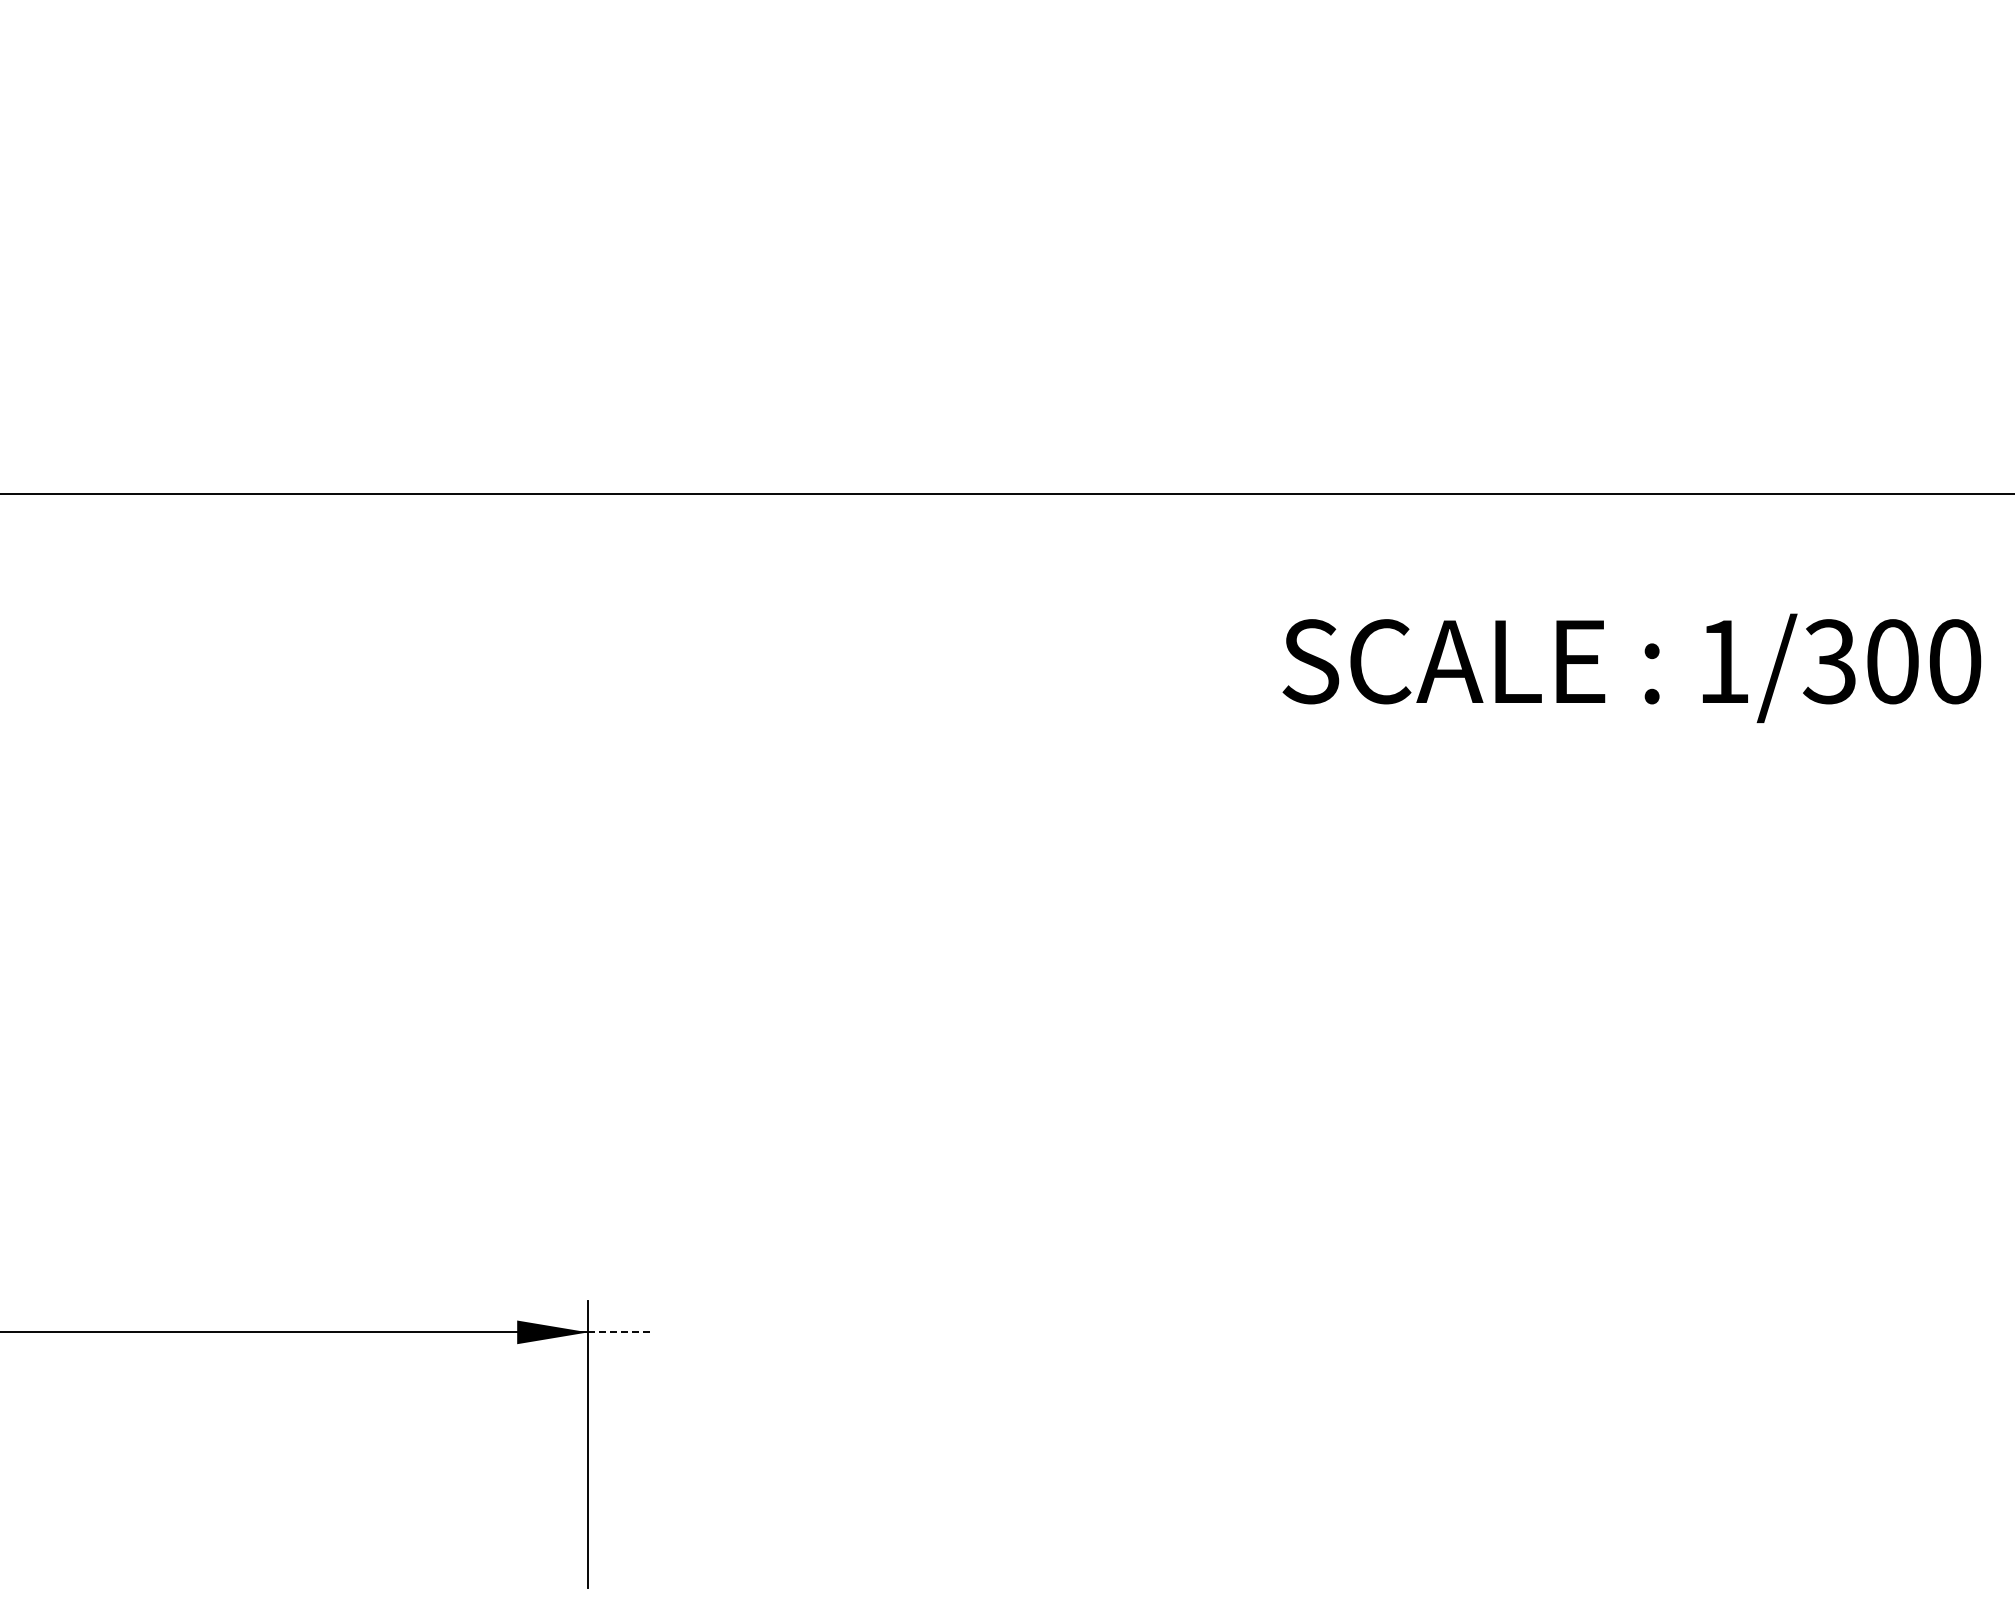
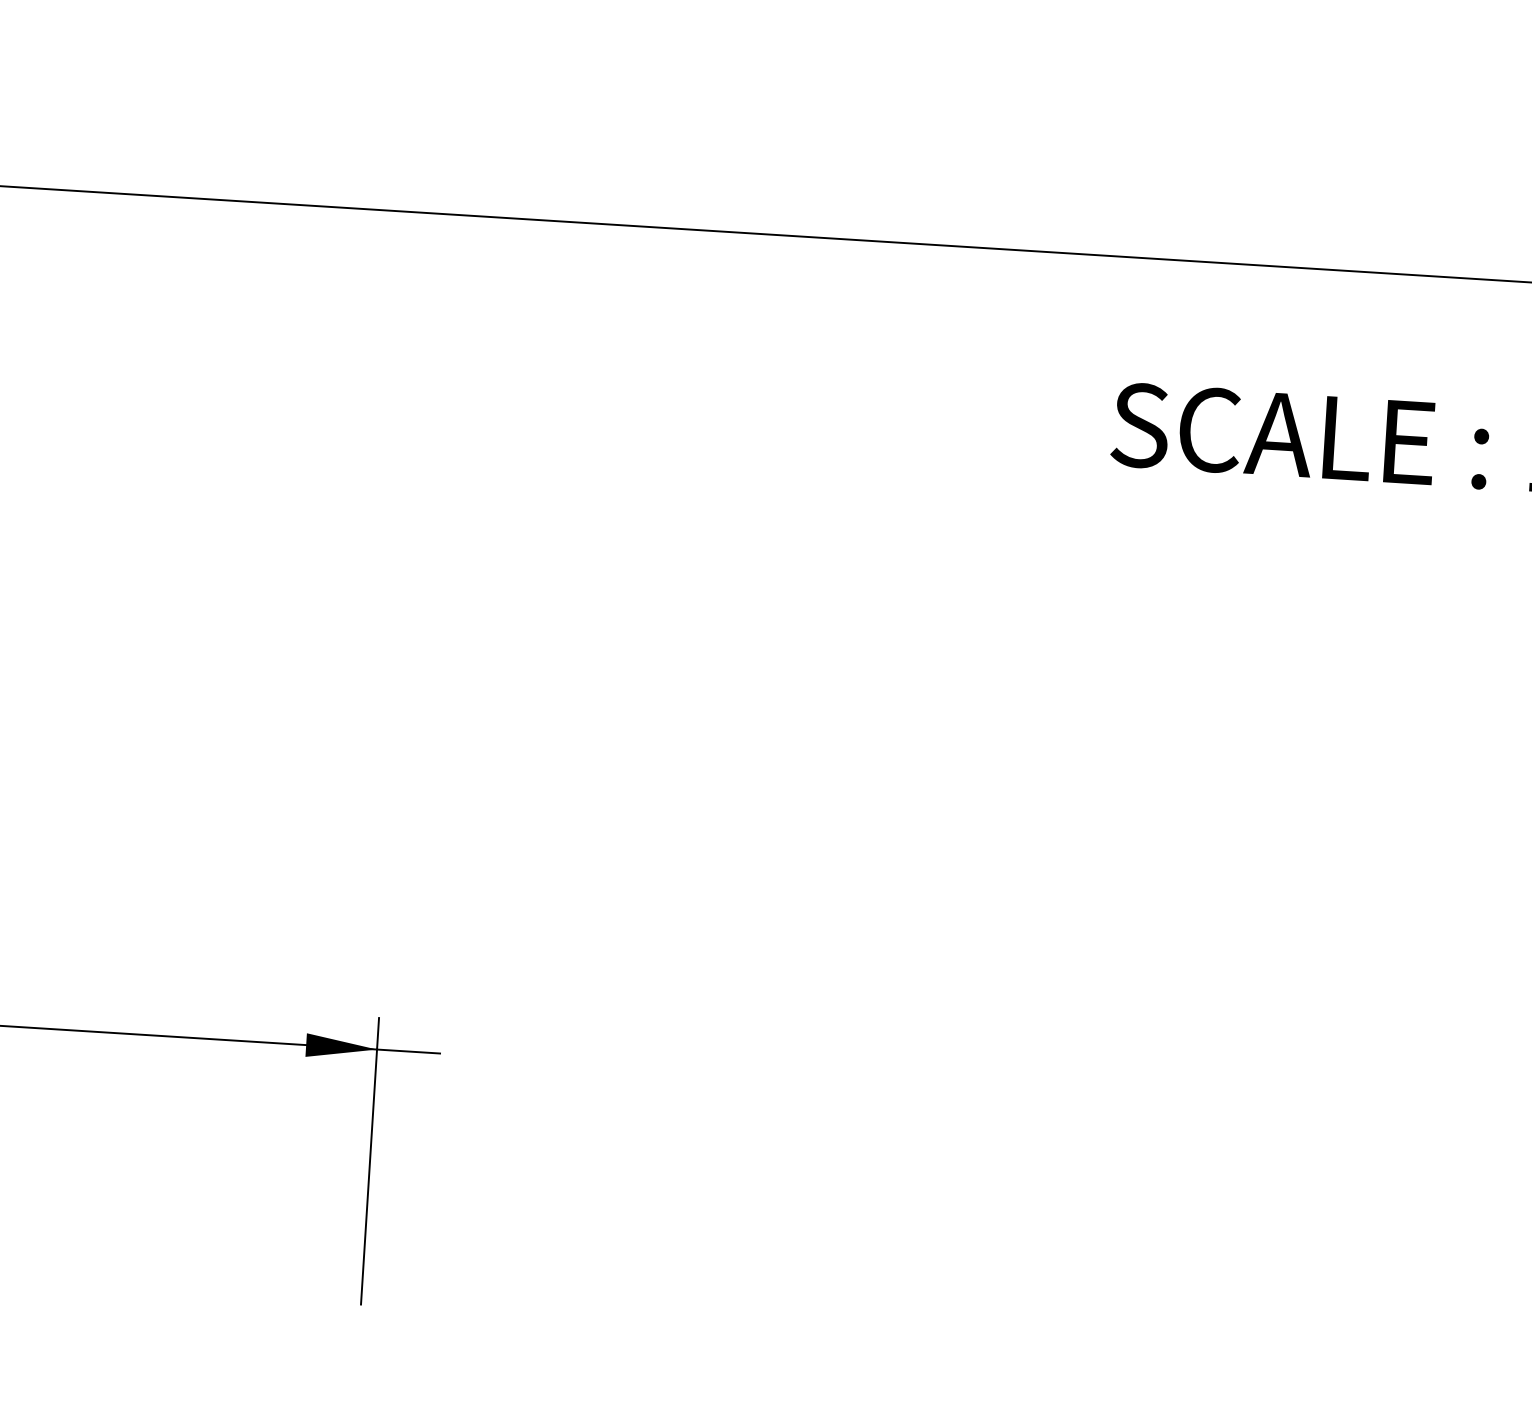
line: (619, 1332) -> (408, 1051), dashed -> solid

